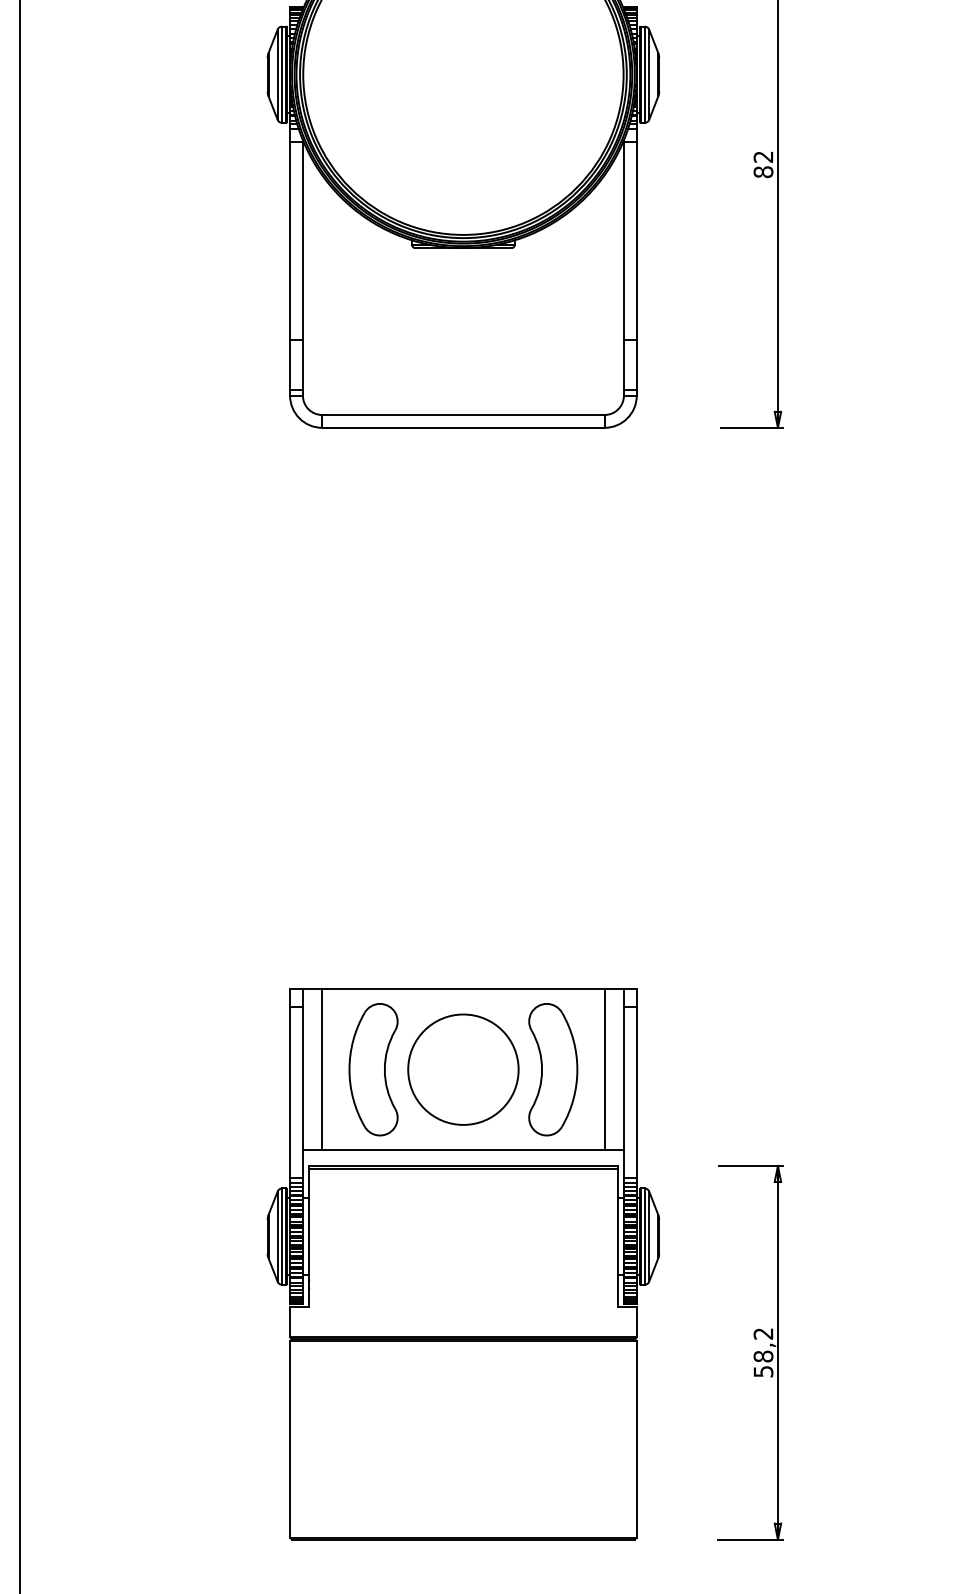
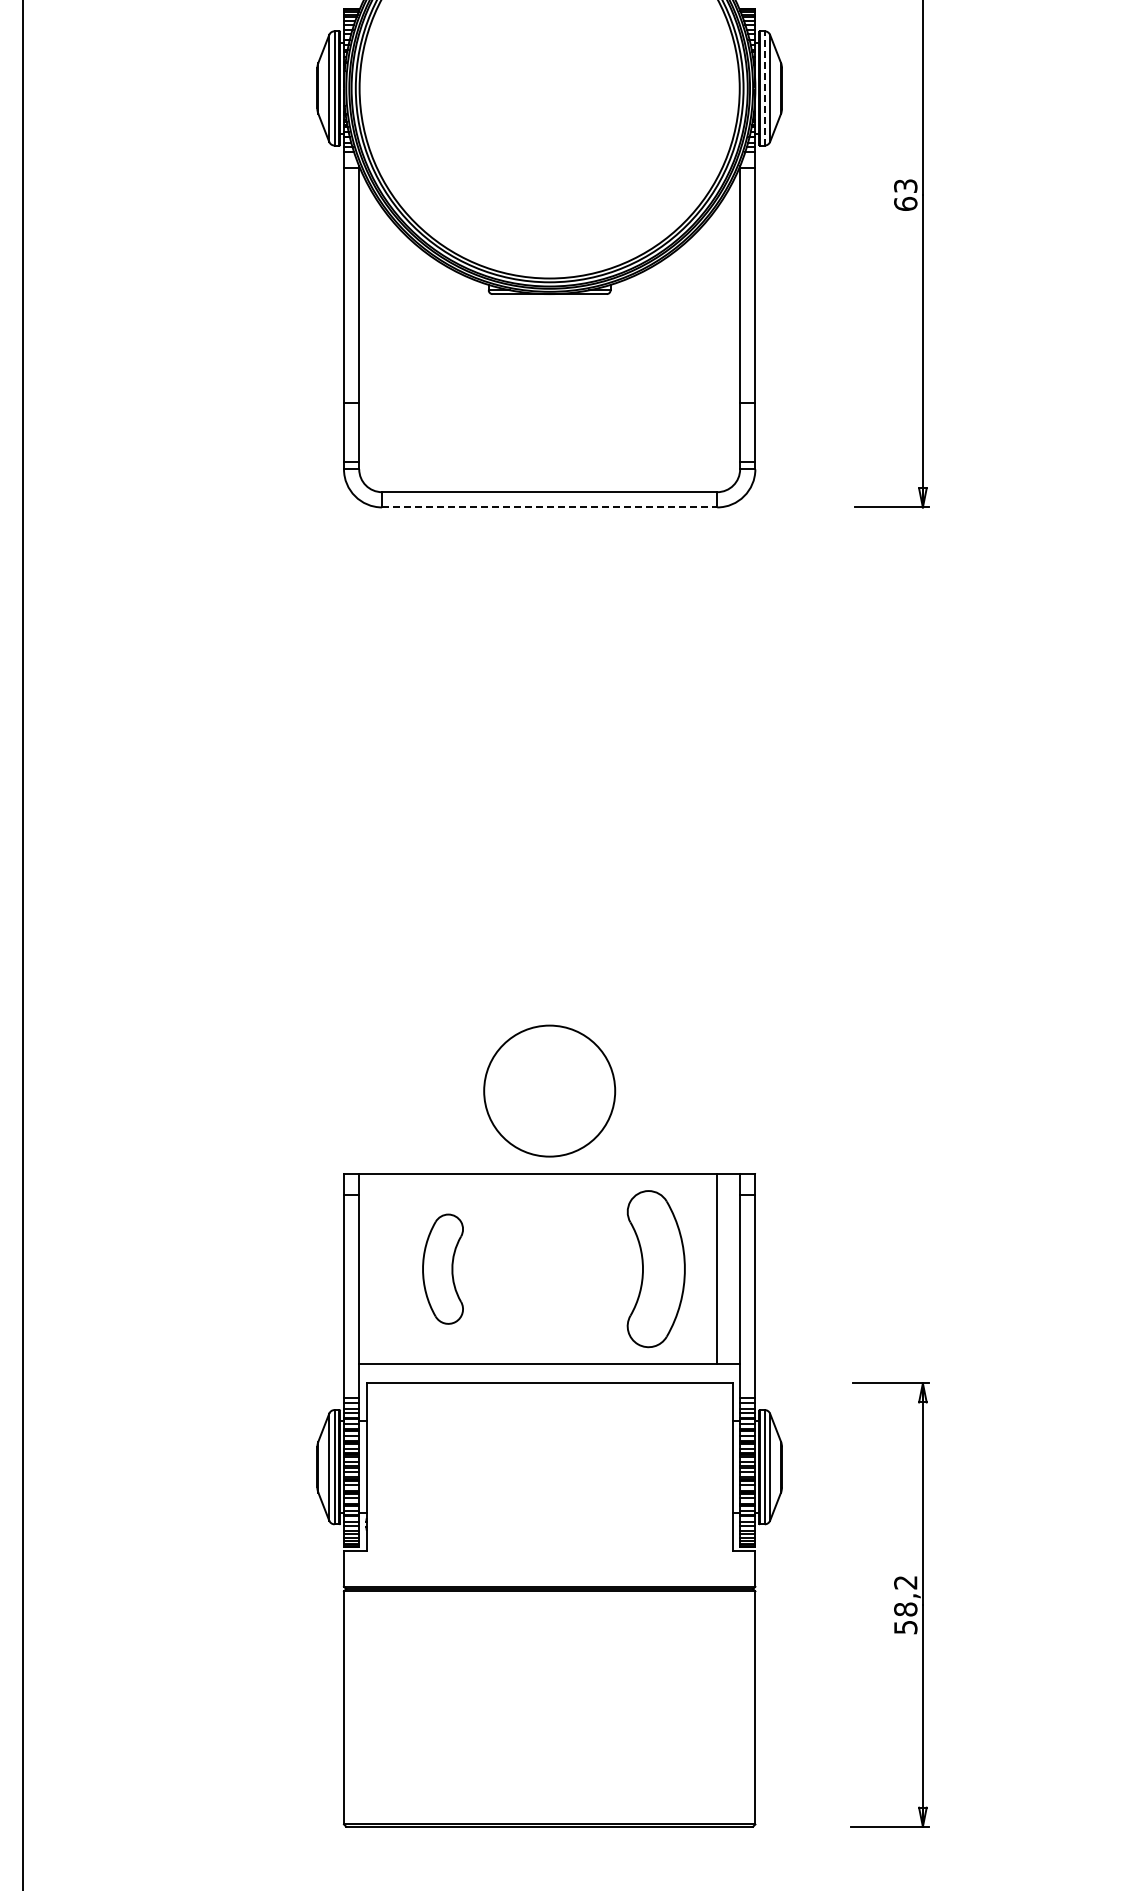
line: (644, 73) -> (764, 87), solid -> dashed
text: (763, 164) -> (905, 195), 82 -> 63
line: (463, 427) -> (549, 507), solid -> dashed
line: (322, 1069) -> (382, 1268), removed
circle: (463, 1069) -> (549, 1090), moved
part: (373, 1070) -> (442, 1269), size x0.7
line: (463, 1169) -> (549, 1387), removed

